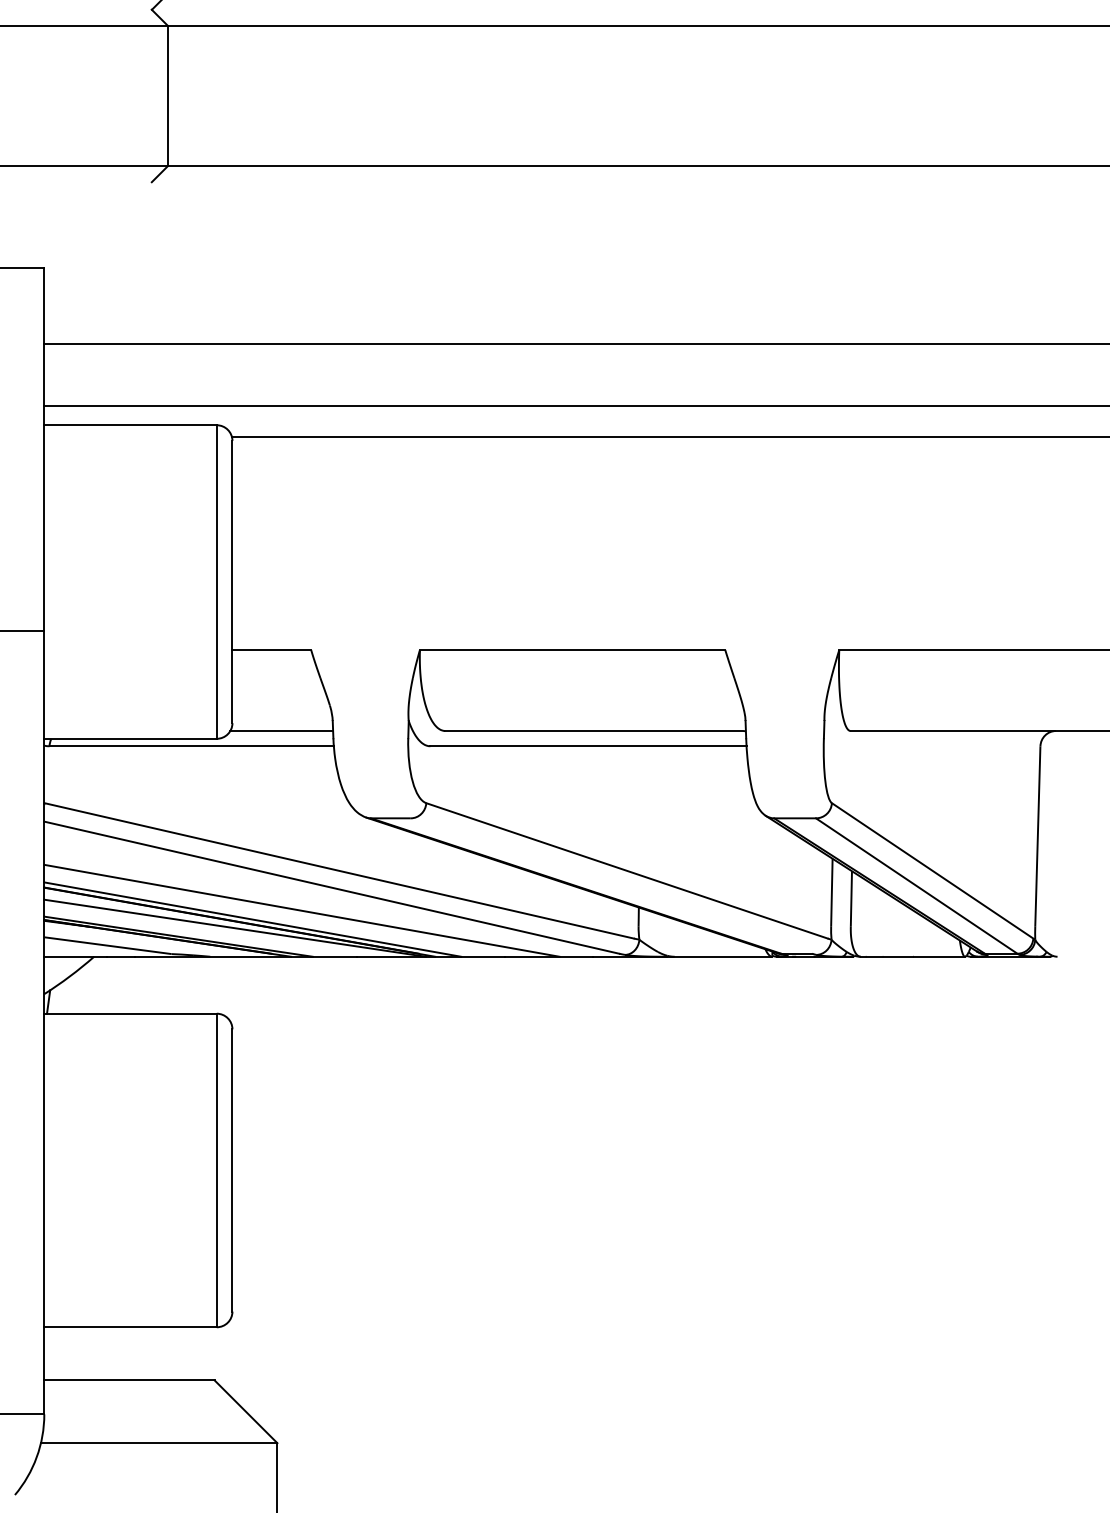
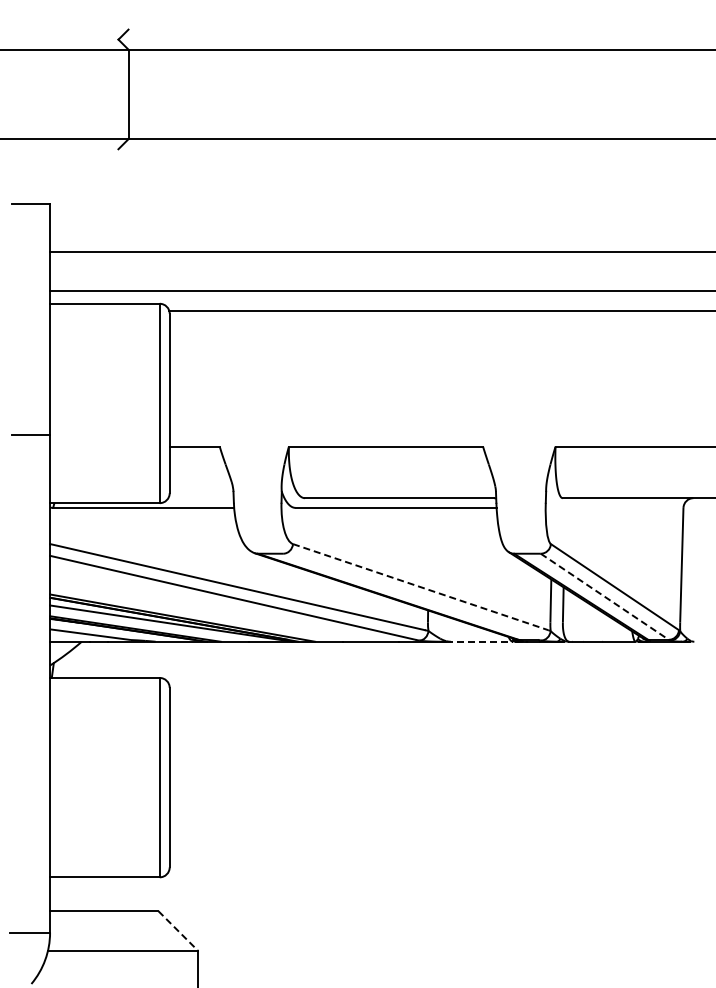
line: (280, 731) -> (200, 498), removed
line: (626, 871) -> (420, 587), solid -> dashed
line: (917, 887) -> (605, 597), solid -> dashed
line: (301, 910) -> (213, 612), removed
line: (719, 956) -> (479, 641), solid -> dashed
line: (246, 1412) -> (178, 931), solid -> dashed

